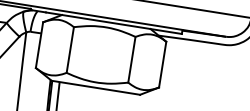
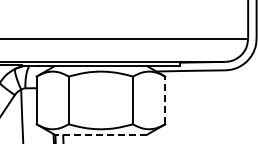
line: (162, 64) -> (165, 100), solid -> dashed
line: (95, 87) -> (100, 134), solid -> dashed

